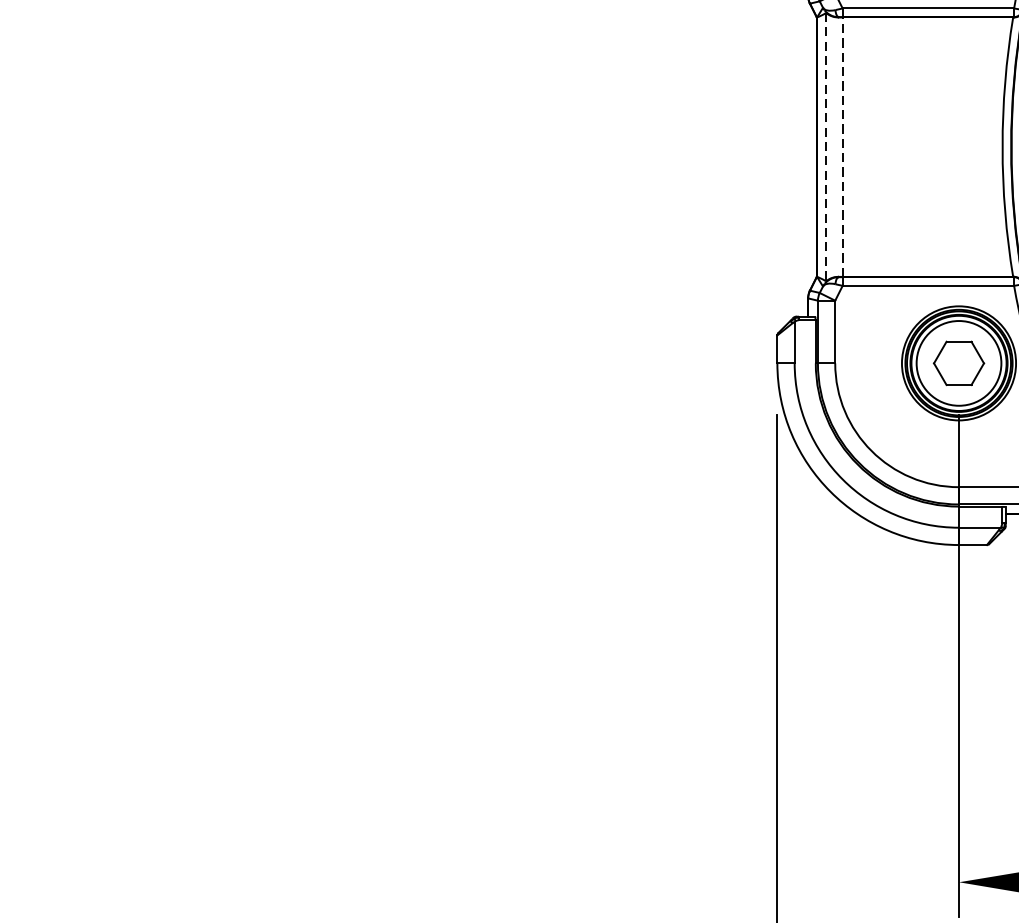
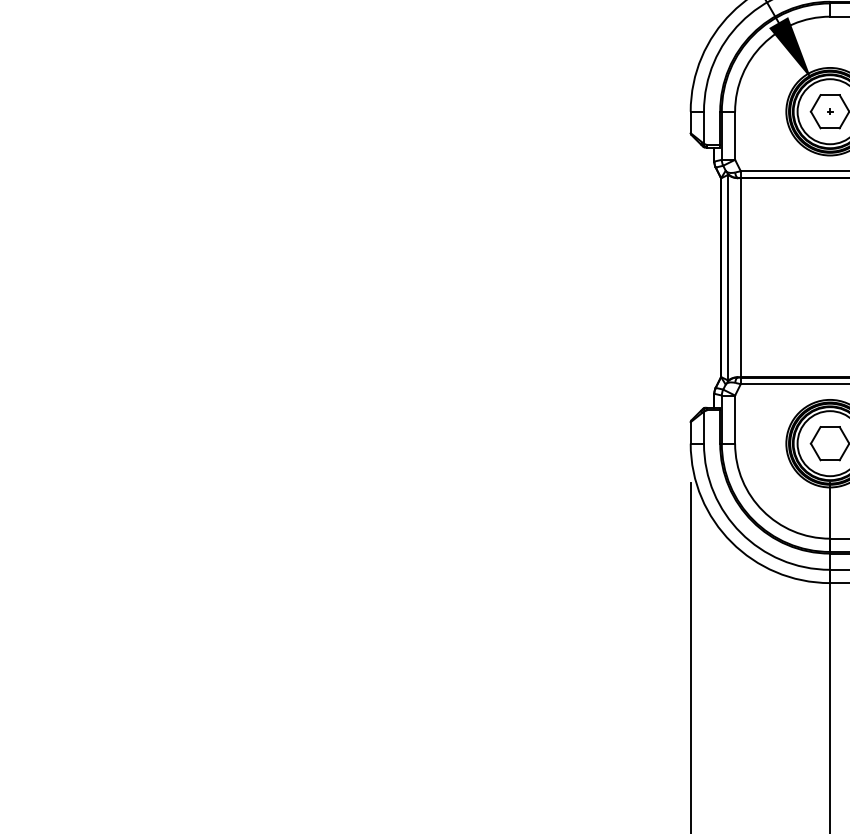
line: (826, 146) -> (728, 277), dashed -> solid
line: (843, 146) -> (741, 277), dashed -> solid

